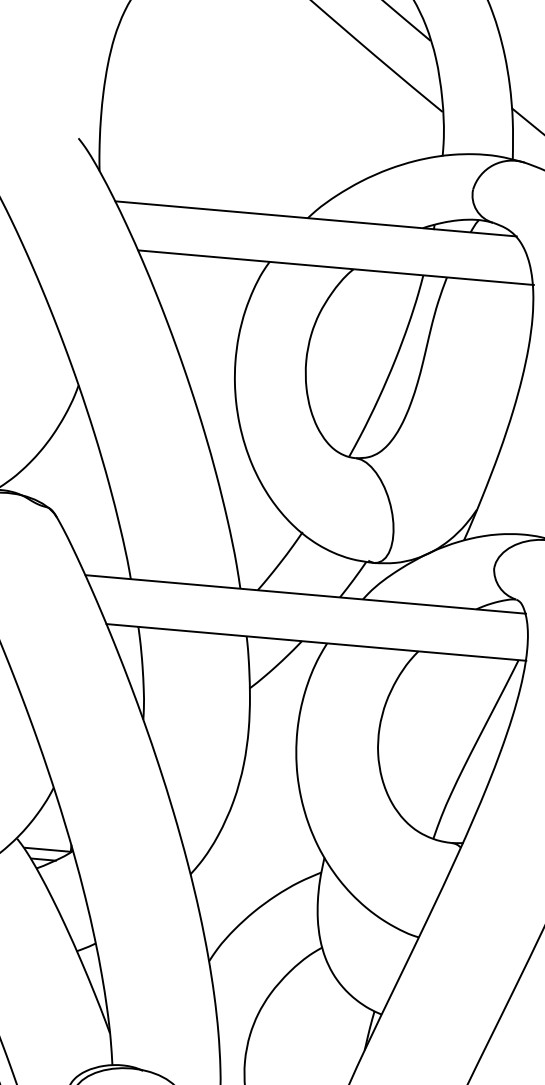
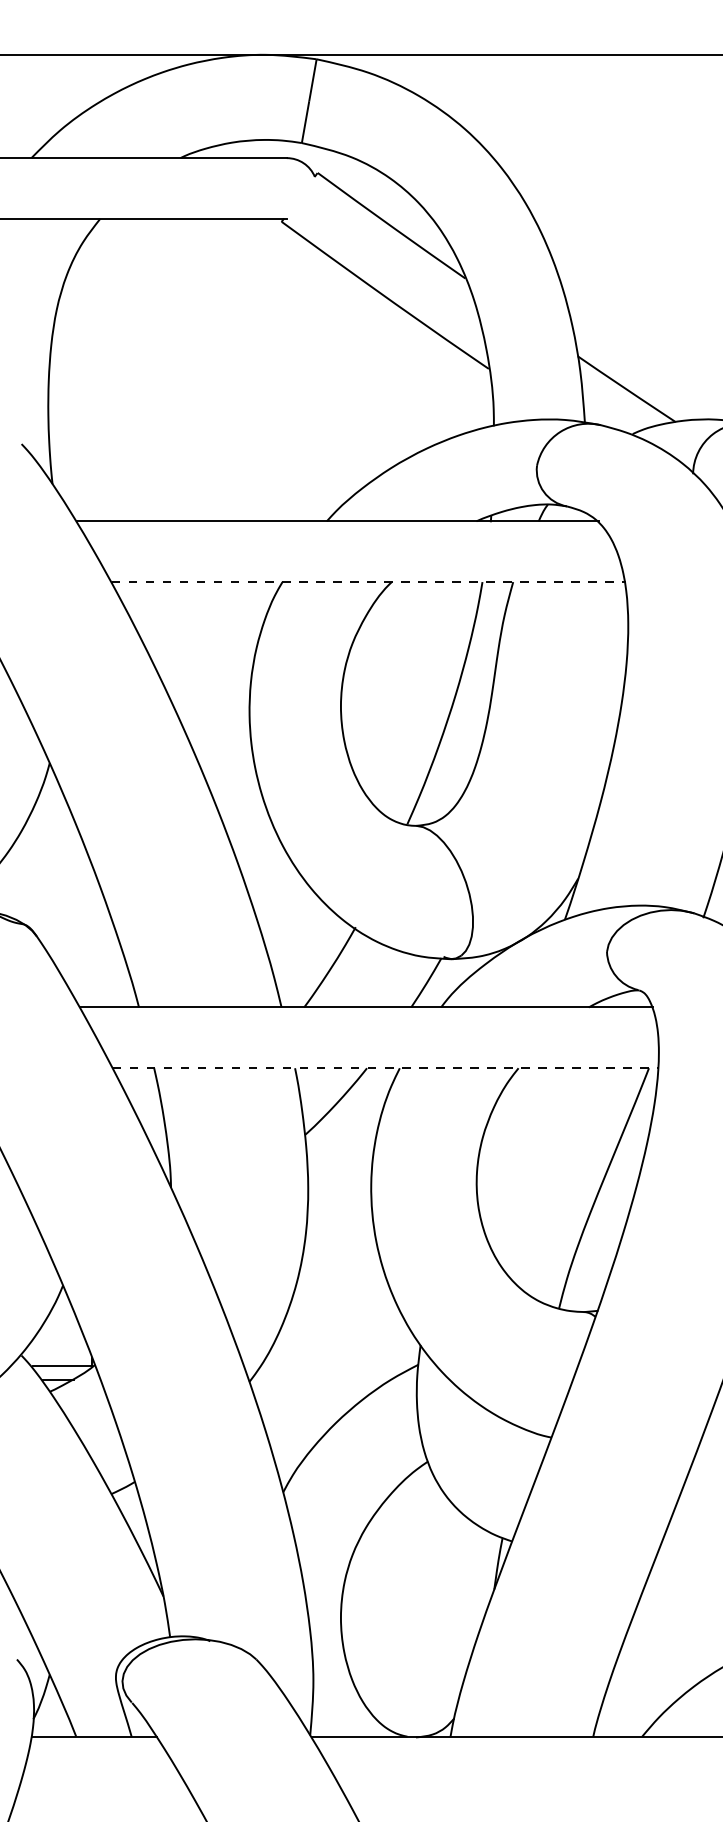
line: (336, 268) -> (369, 582), solid -> dashed
line: (316, 642) -> (386, 1068), solid -> dashed

